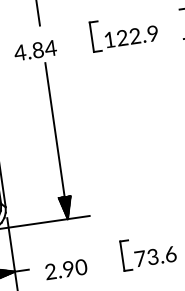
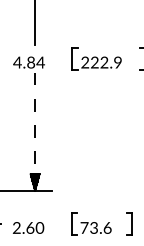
text: (110, 39) -> (85, 62), 122.9 -> 222.9
line: (57, 140) -> (35, 131), solid -> dashed
text: (68, 268) -> (30, 227), 2.90 -> 2.60

